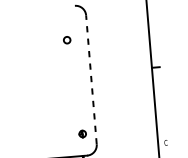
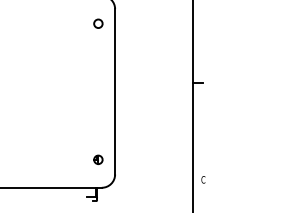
circle: (67, 39) -> (98, 23), moved
line: (91, 79) -> (115, 91), dashed -> solid

